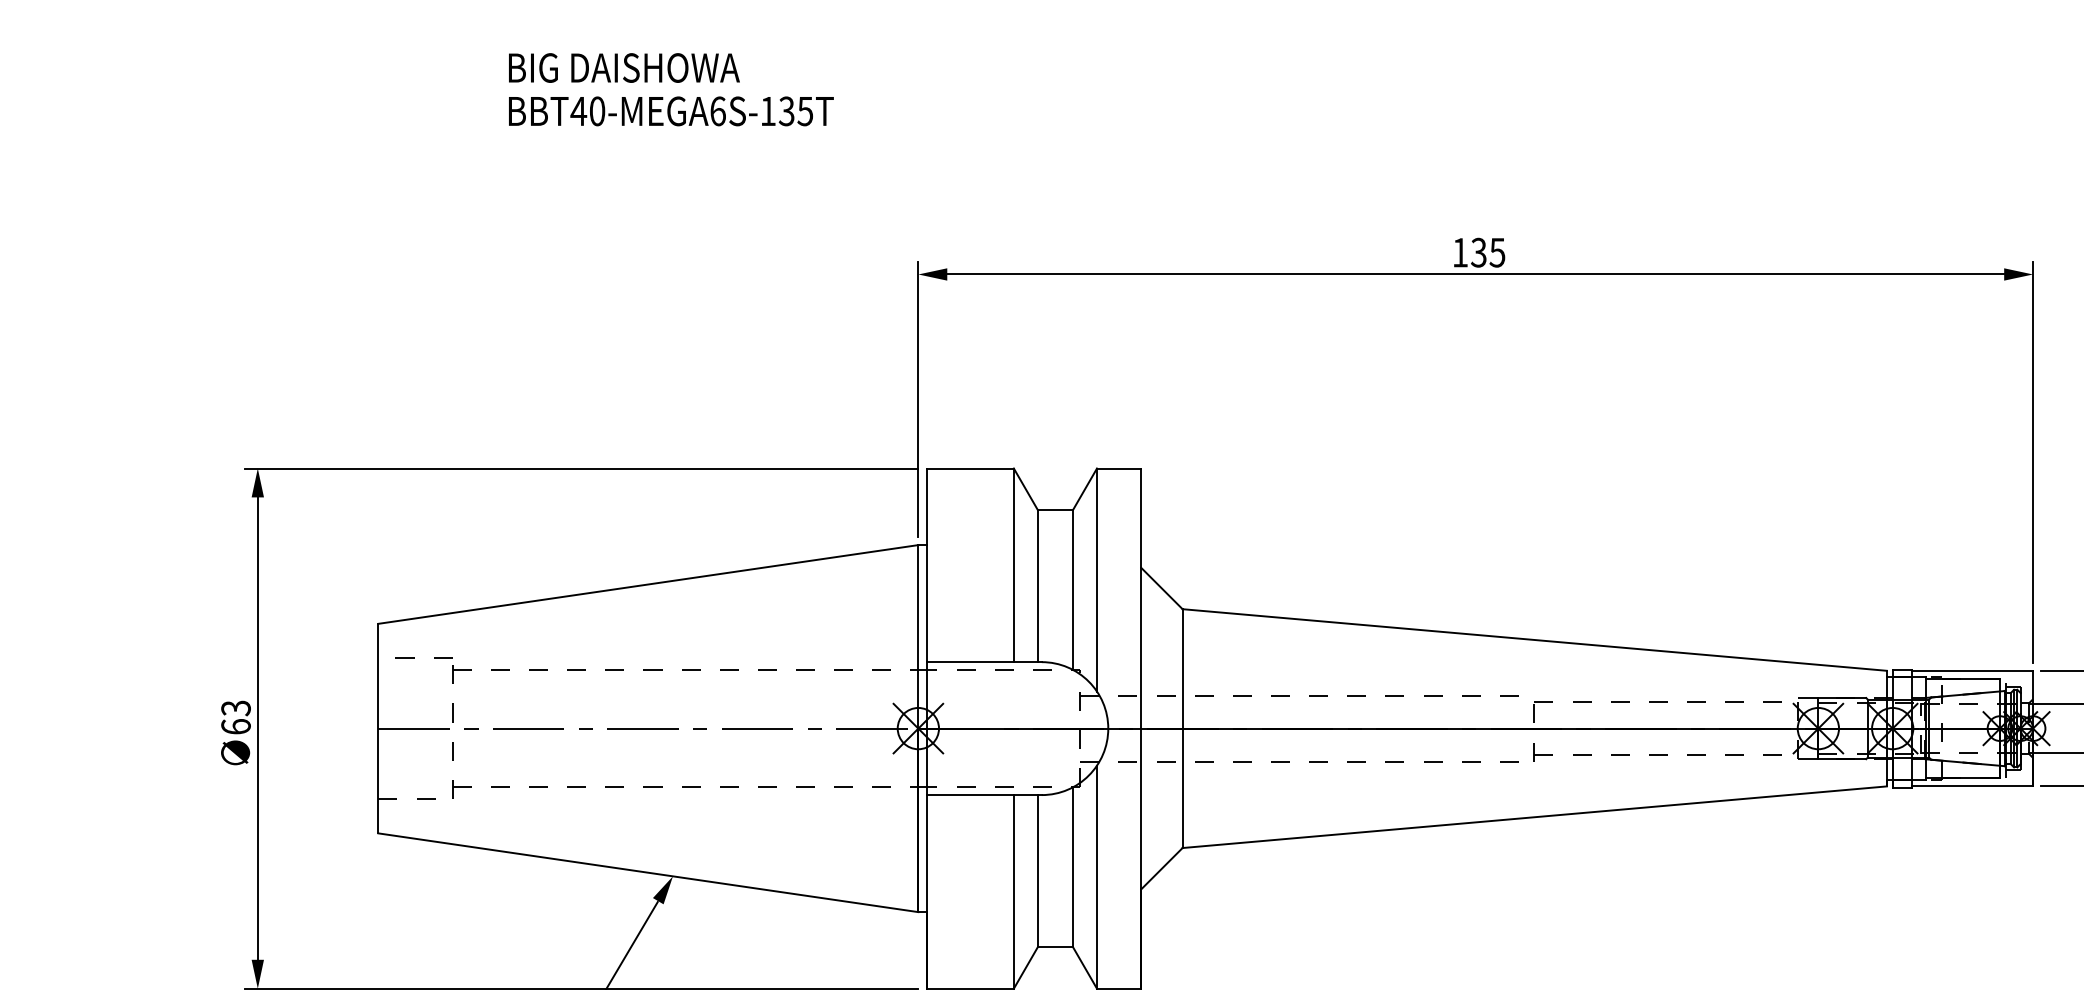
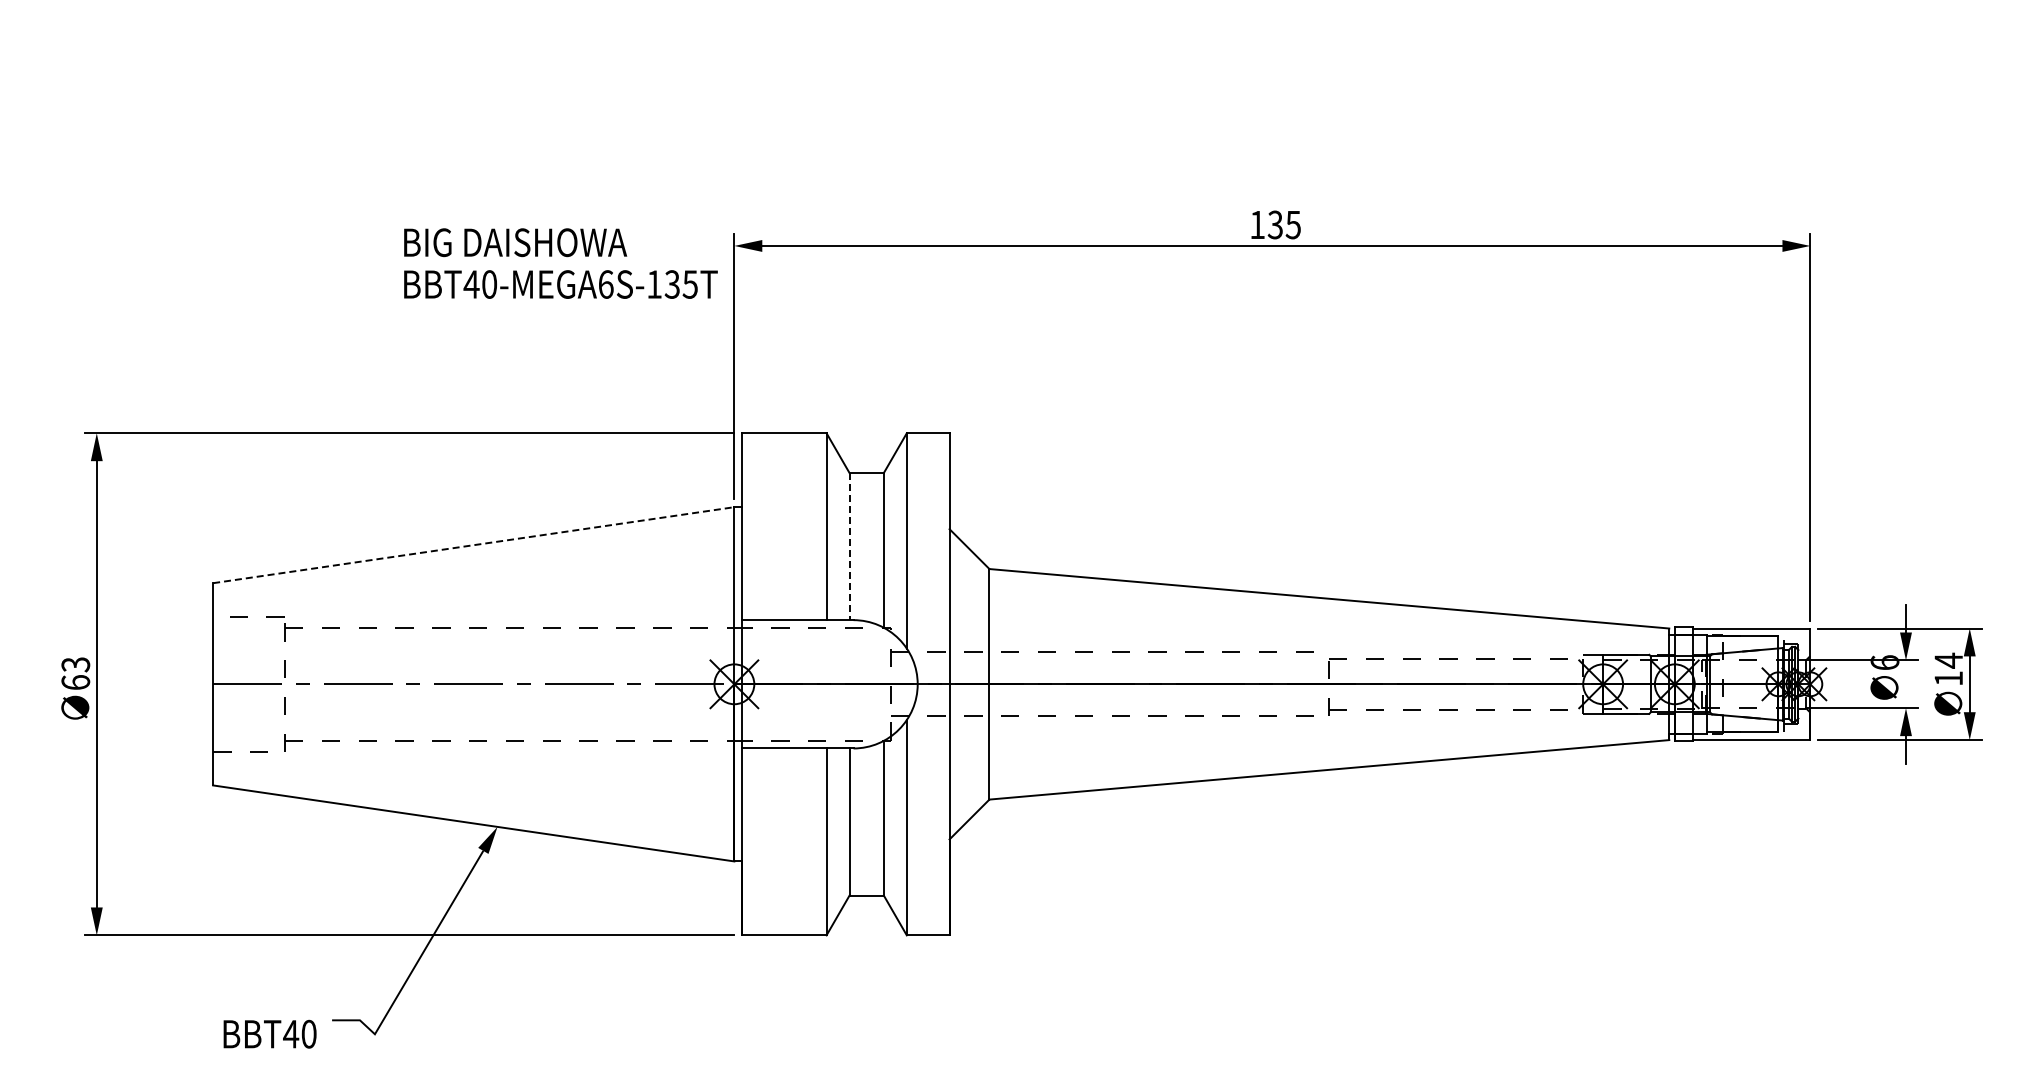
text: (670, 89) -> (560, 263), moved
line: (649, 584) -> (474, 545), solid -> dashed
line: (1037, 585) -> (849, 546), solid -> dashed

